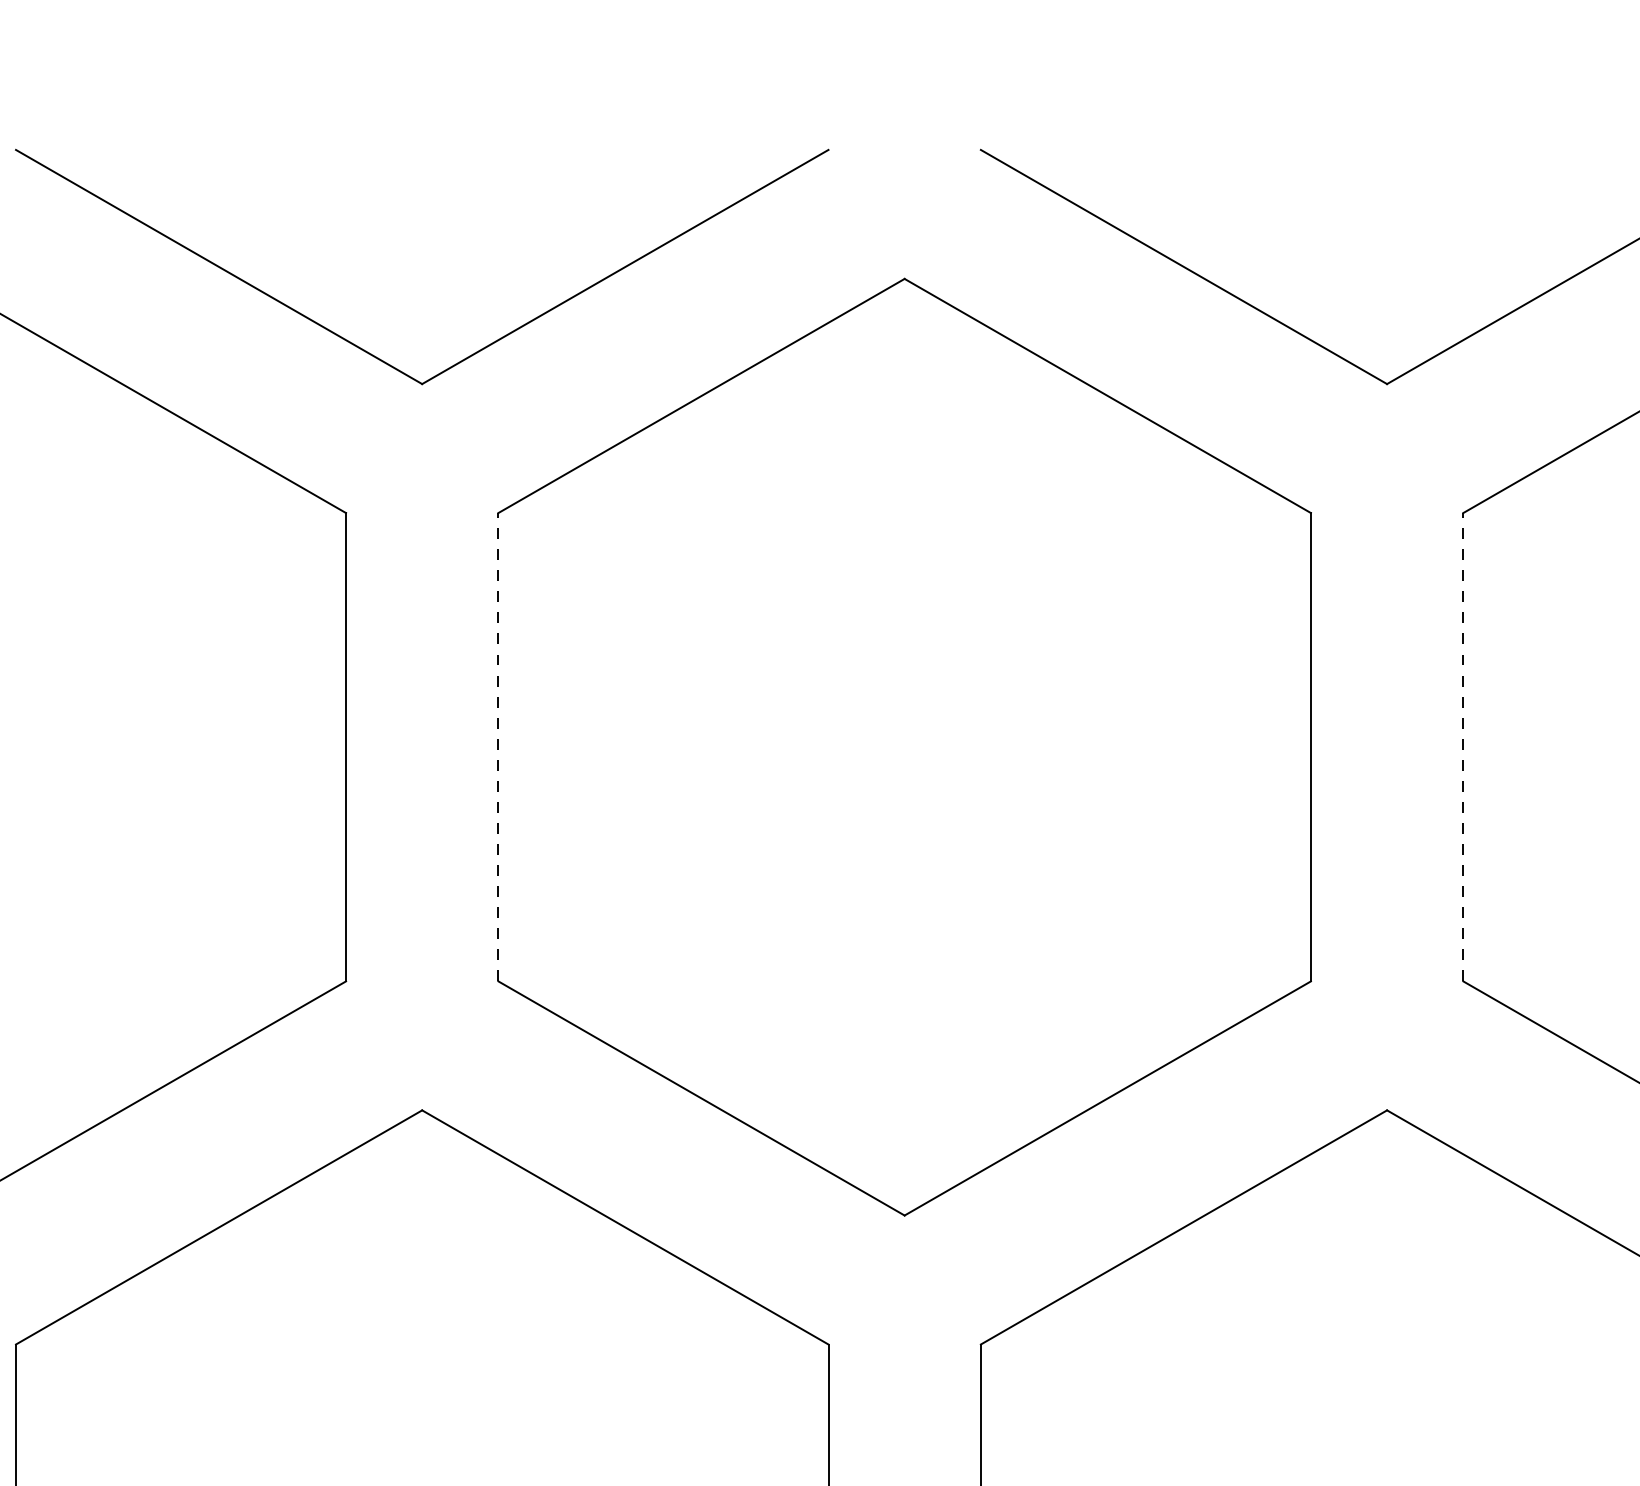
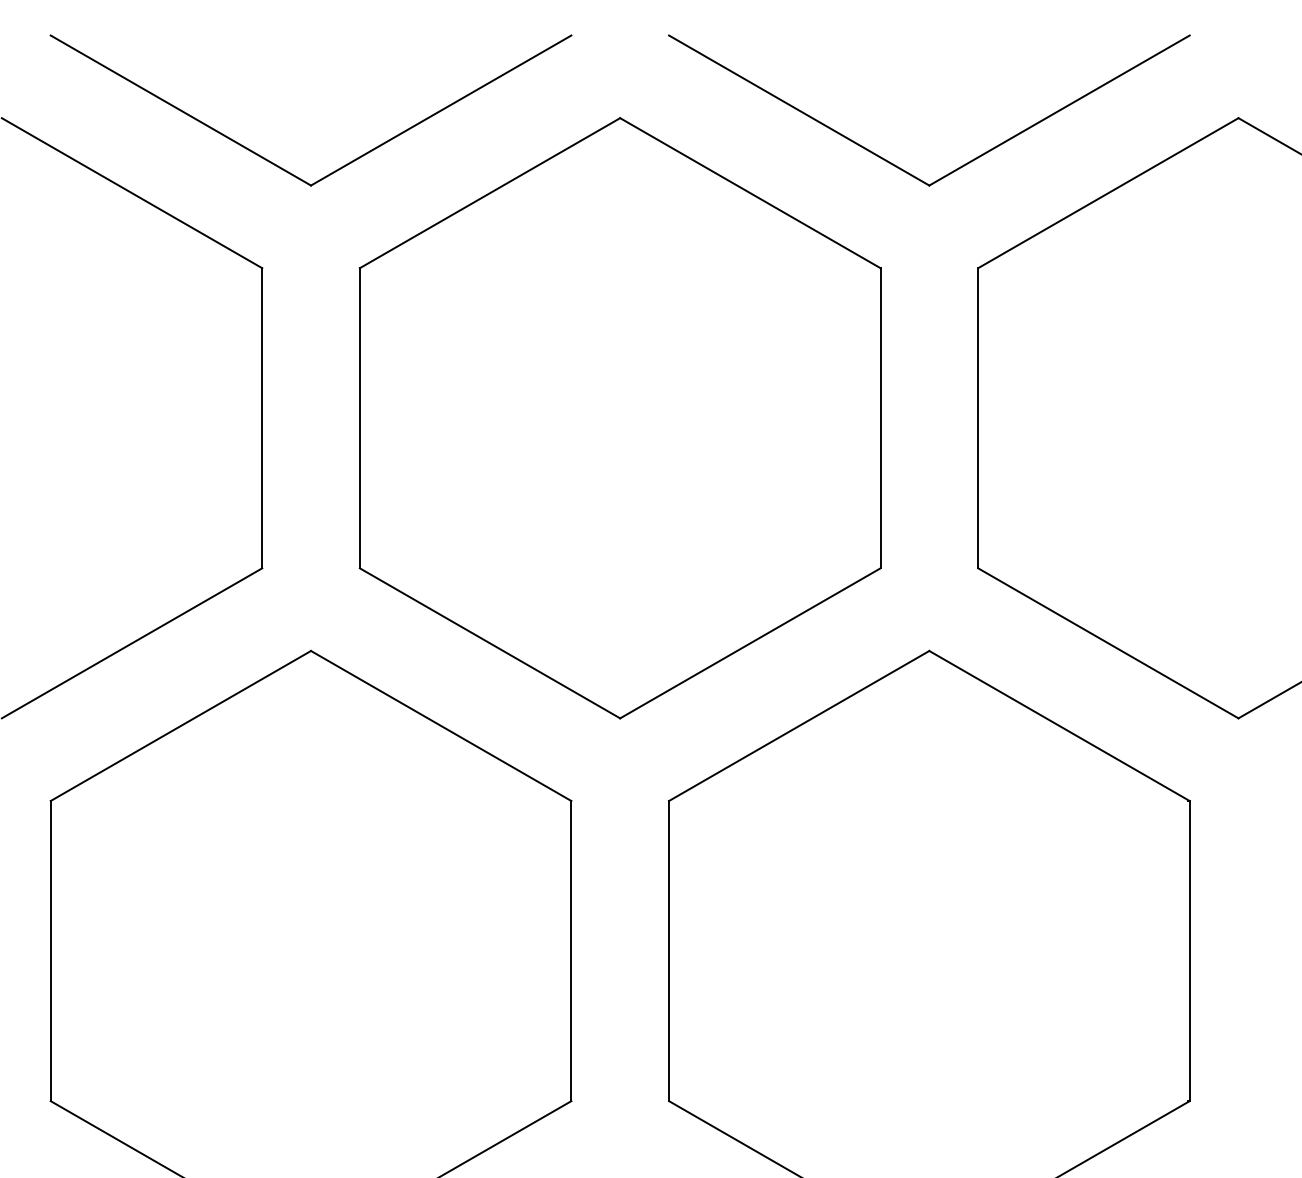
line: (497, 746) -> (359, 417), dashed -> solid
line: (1463, 746) -> (978, 417), dashed -> solid

